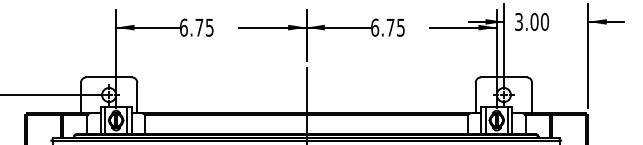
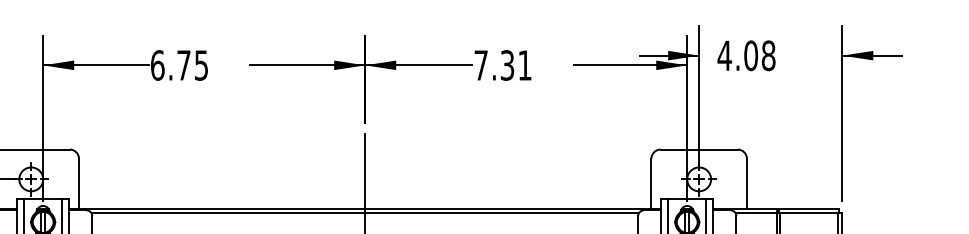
text: (531, 21) -> (745, 54), 3.00 -> 4.08
text: (387, 27) -> (502, 65), 6.75 -> 7.31

